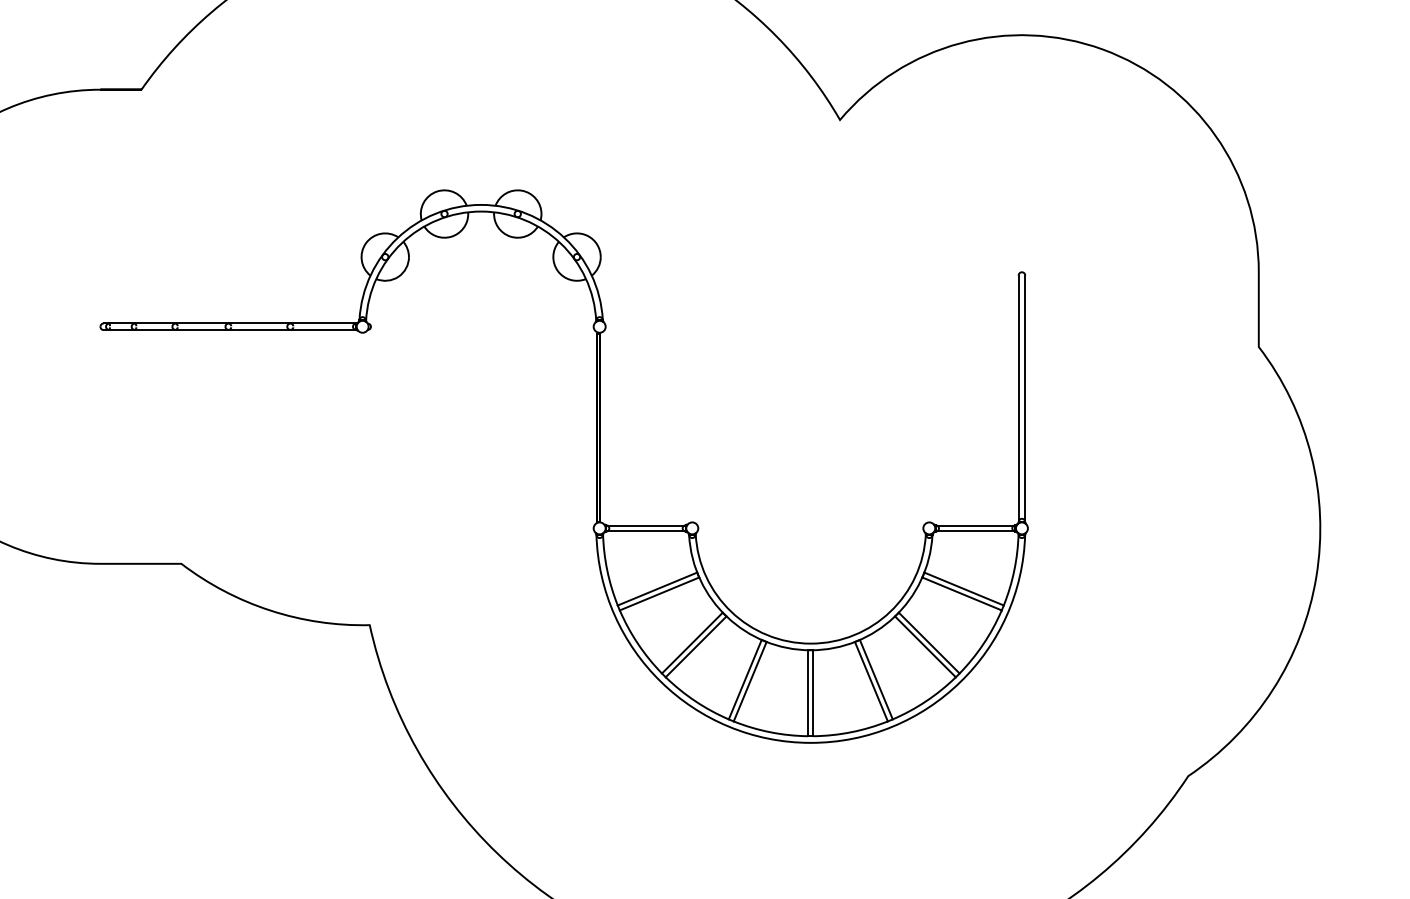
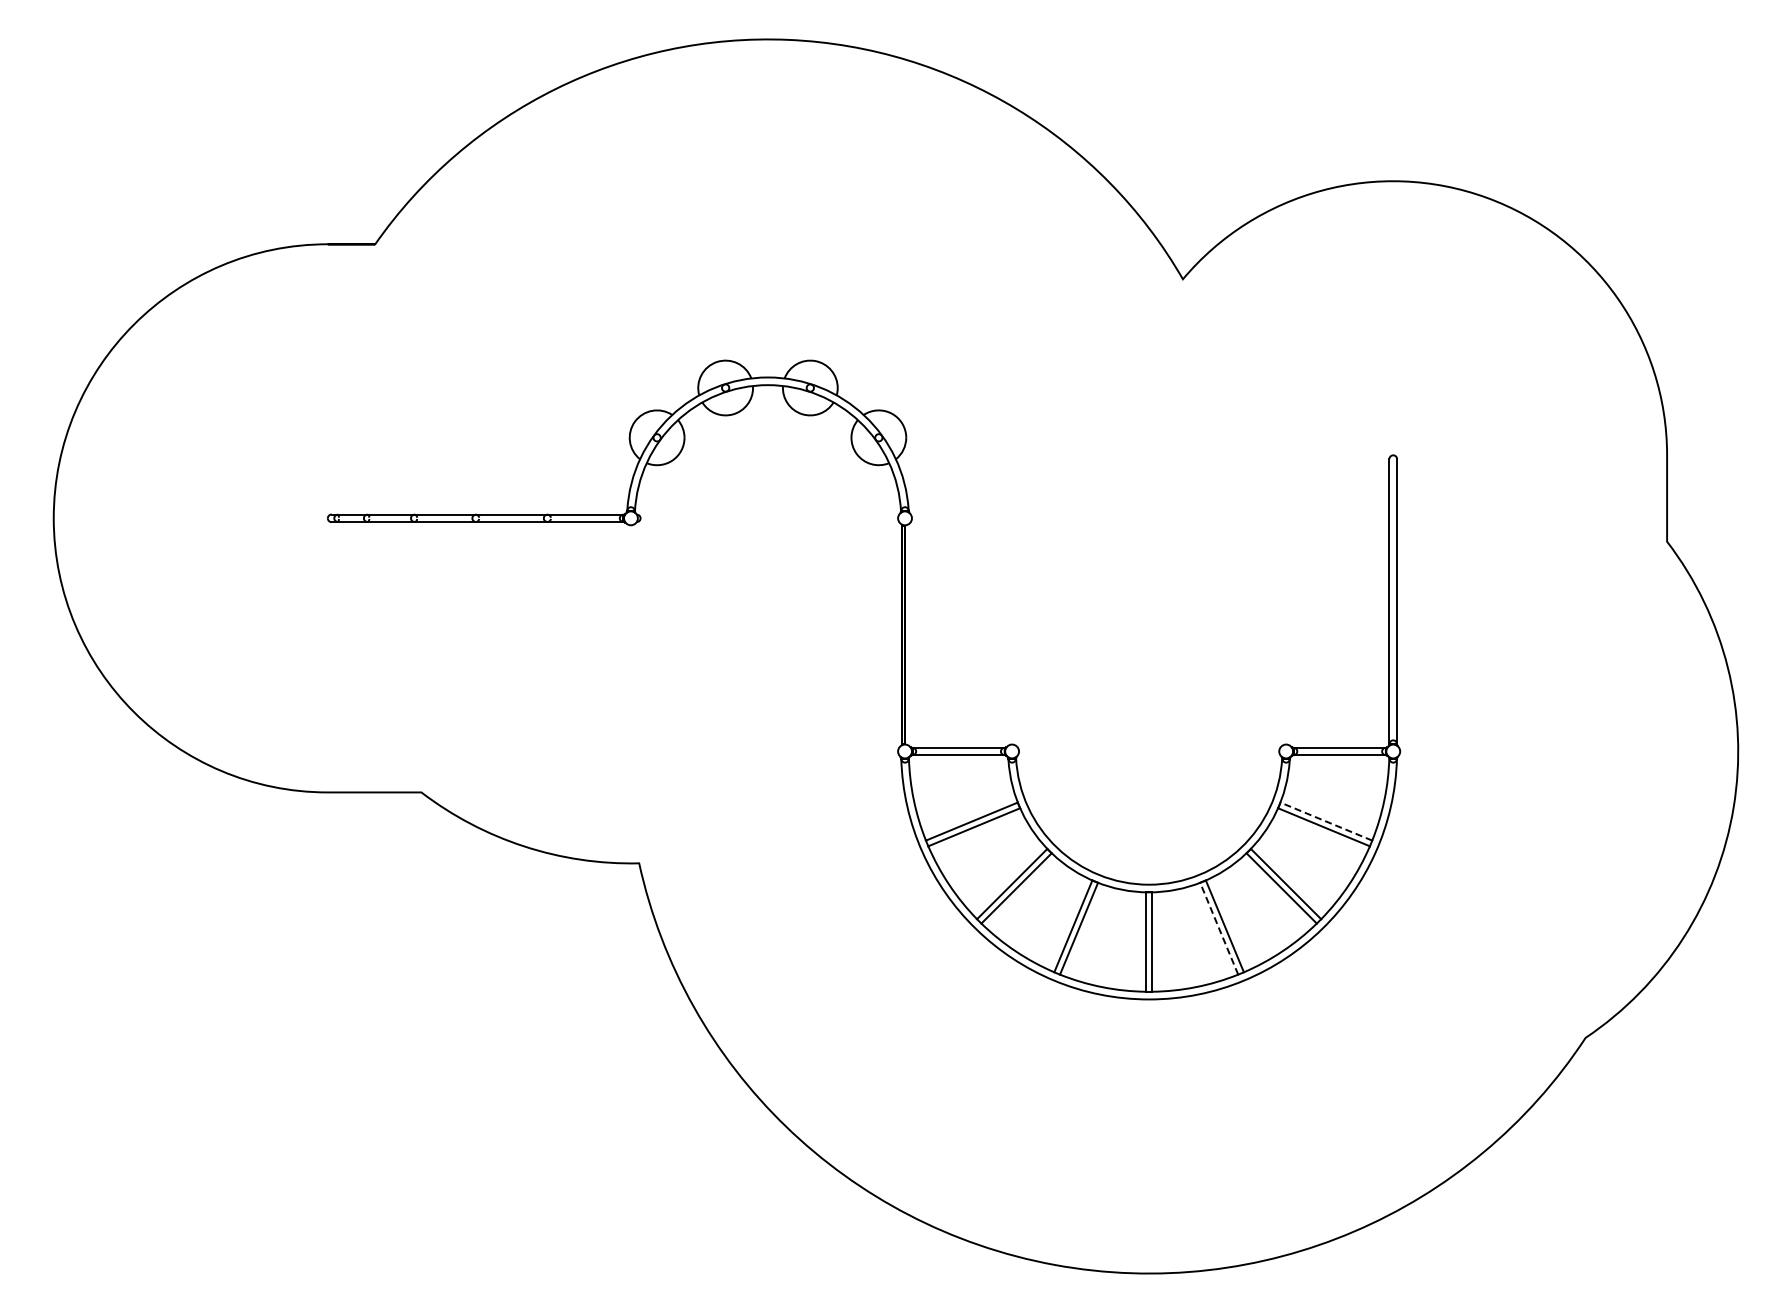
line: (964, 588) -> (1326, 821), solid -> dashed
line: (871, 681) -> (1219, 928), solid -> dashed

